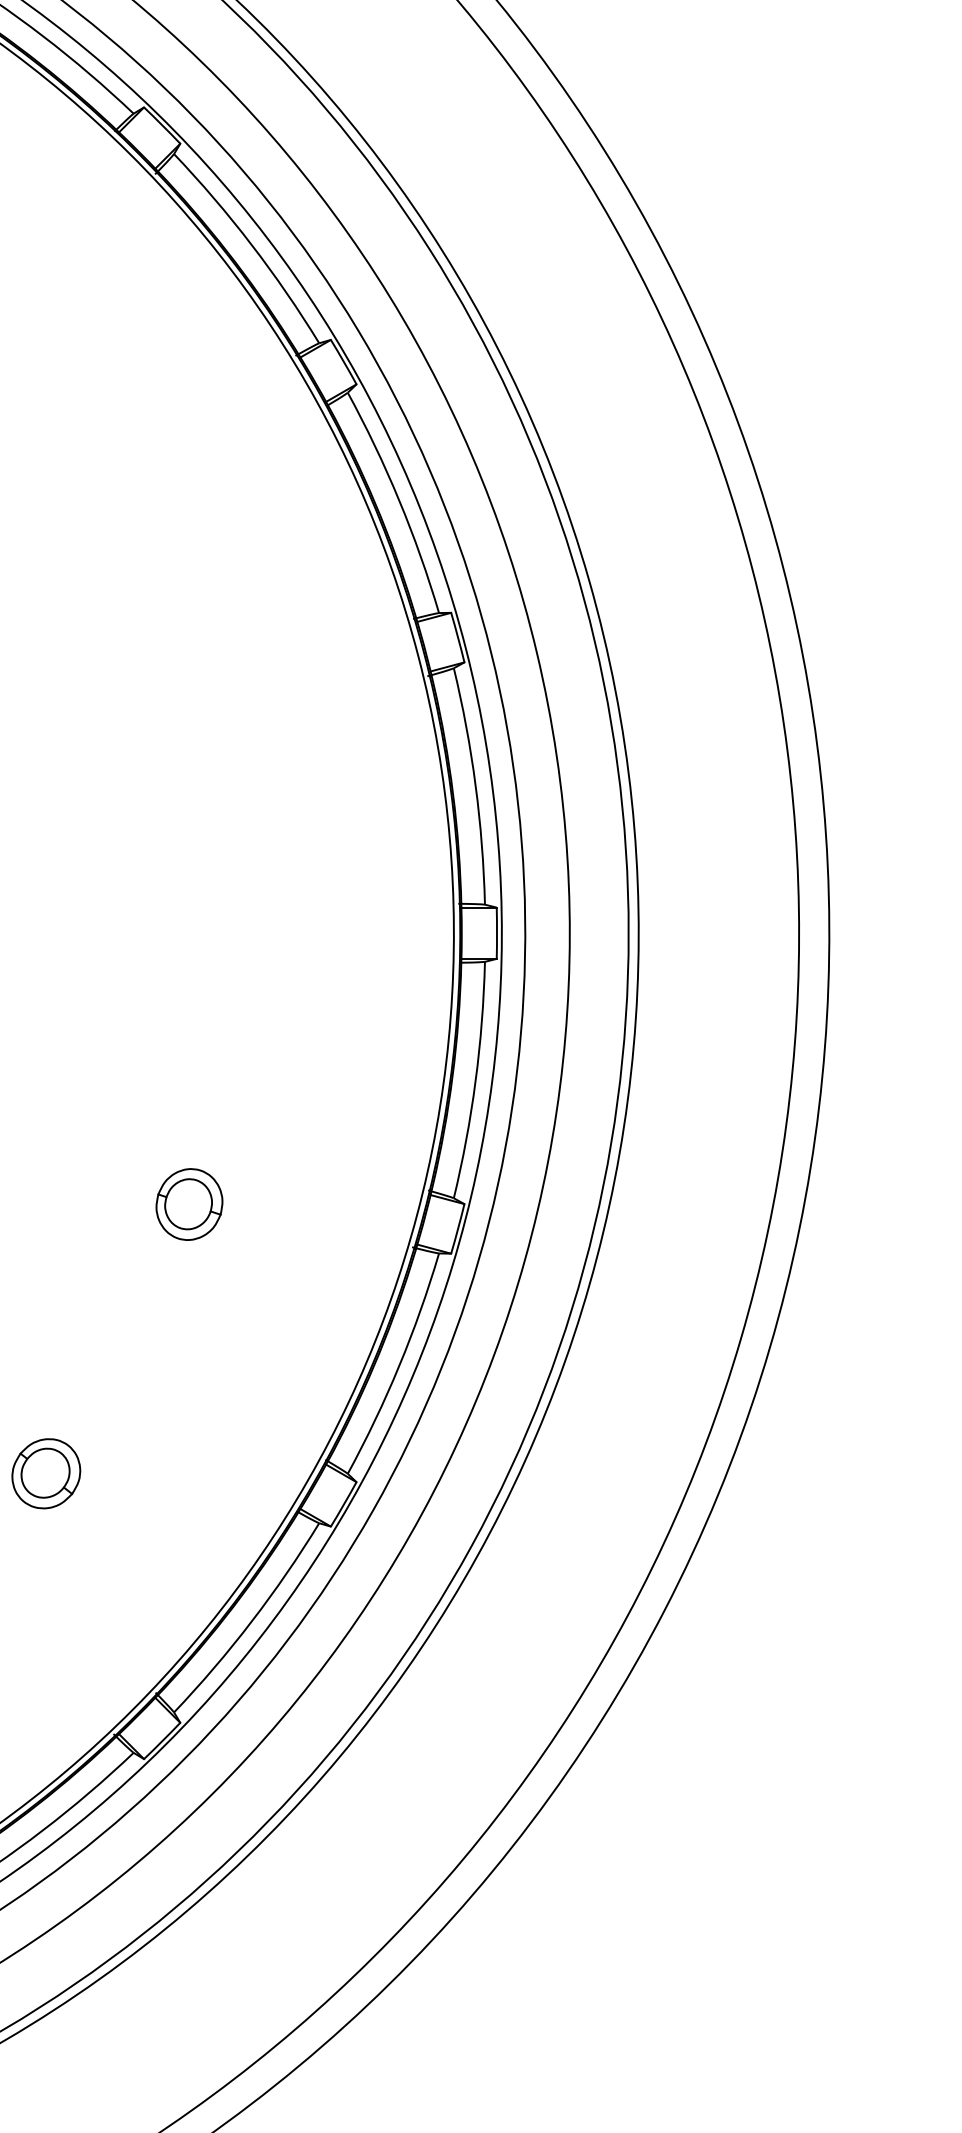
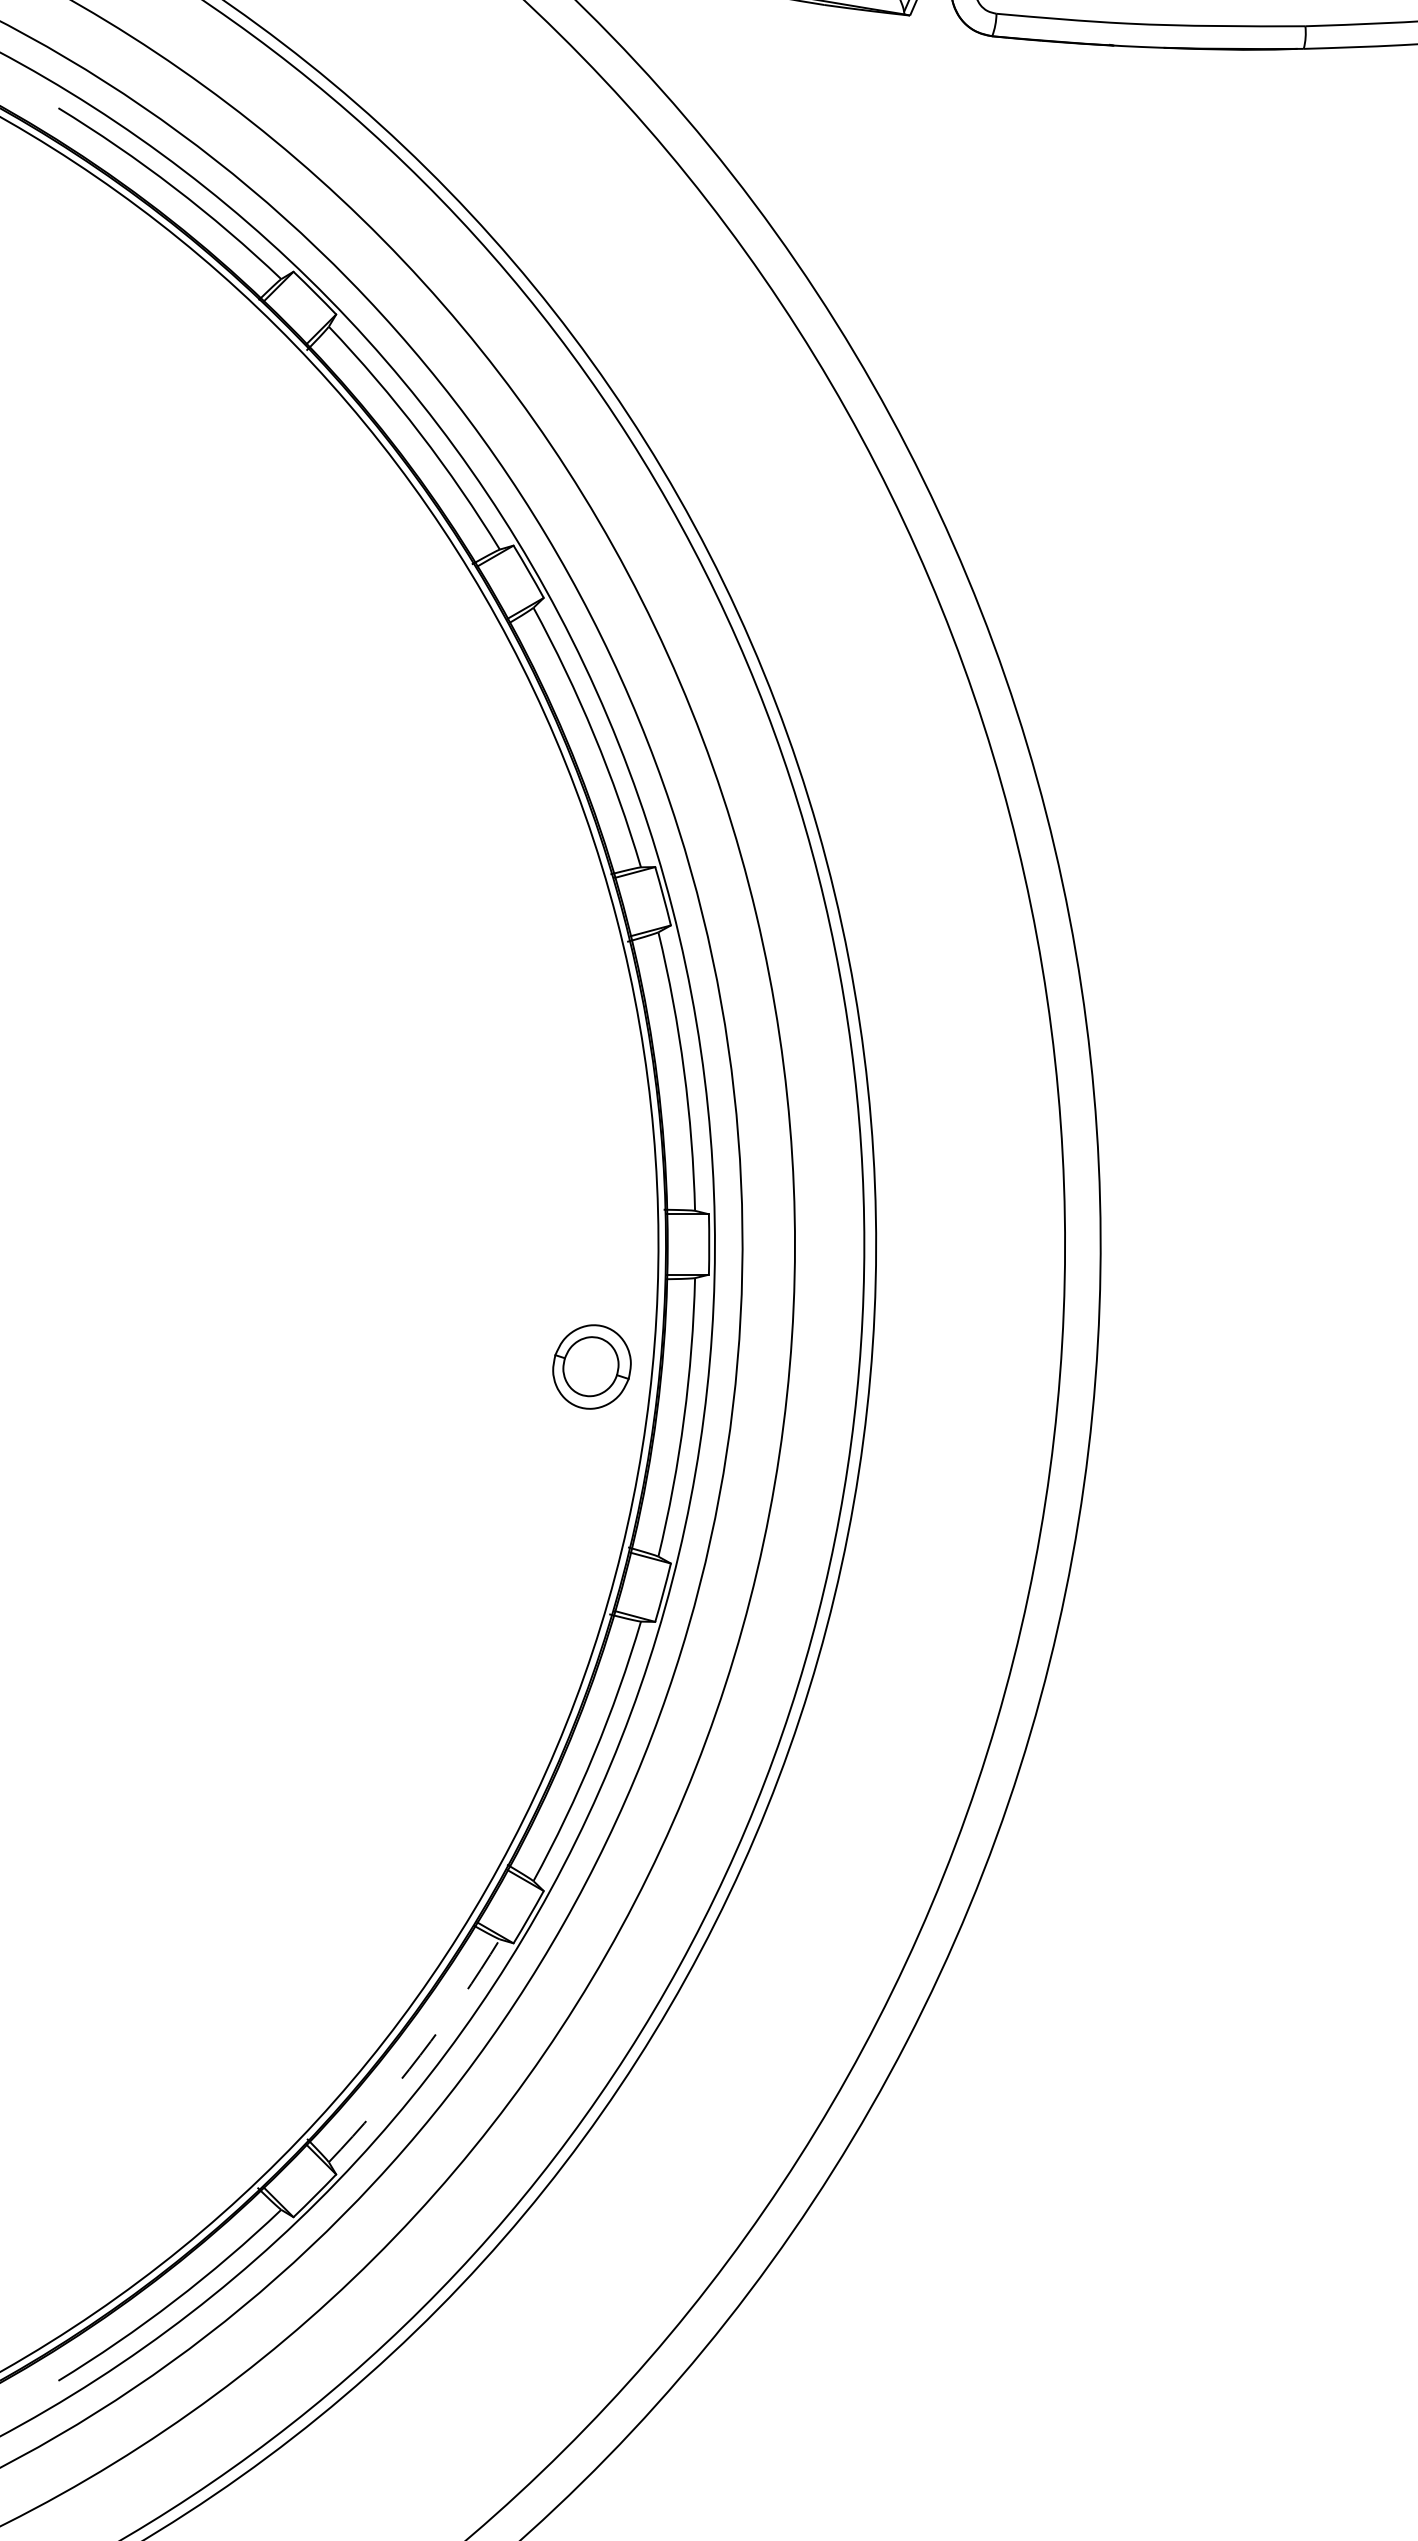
part: (189, 1204) -> (591, 1366), moved
part: (46, 1473) -> (178, 1880), removed
arc: (251, 1621) -> (420, 2055), solid -> dashed

